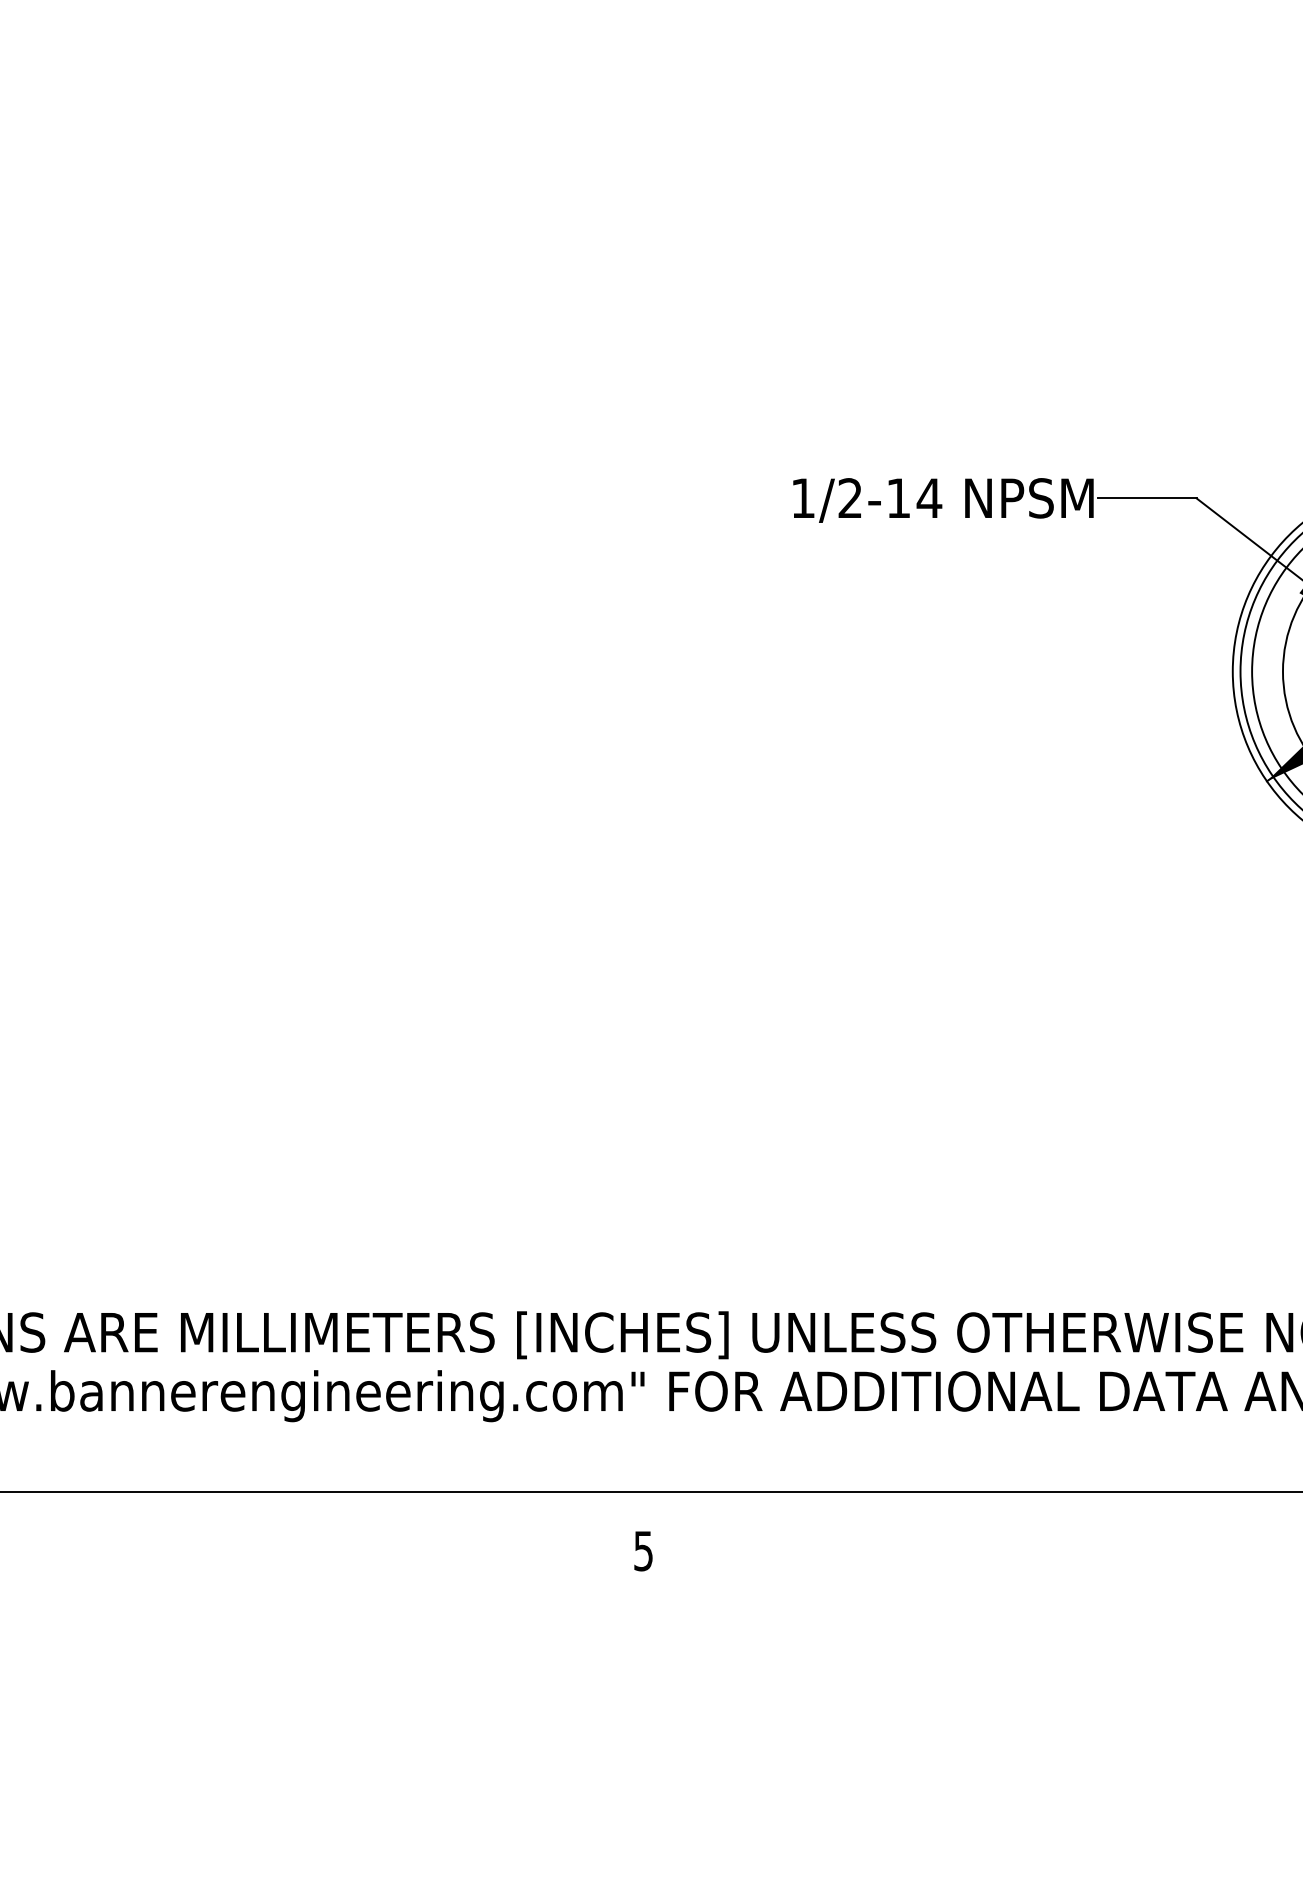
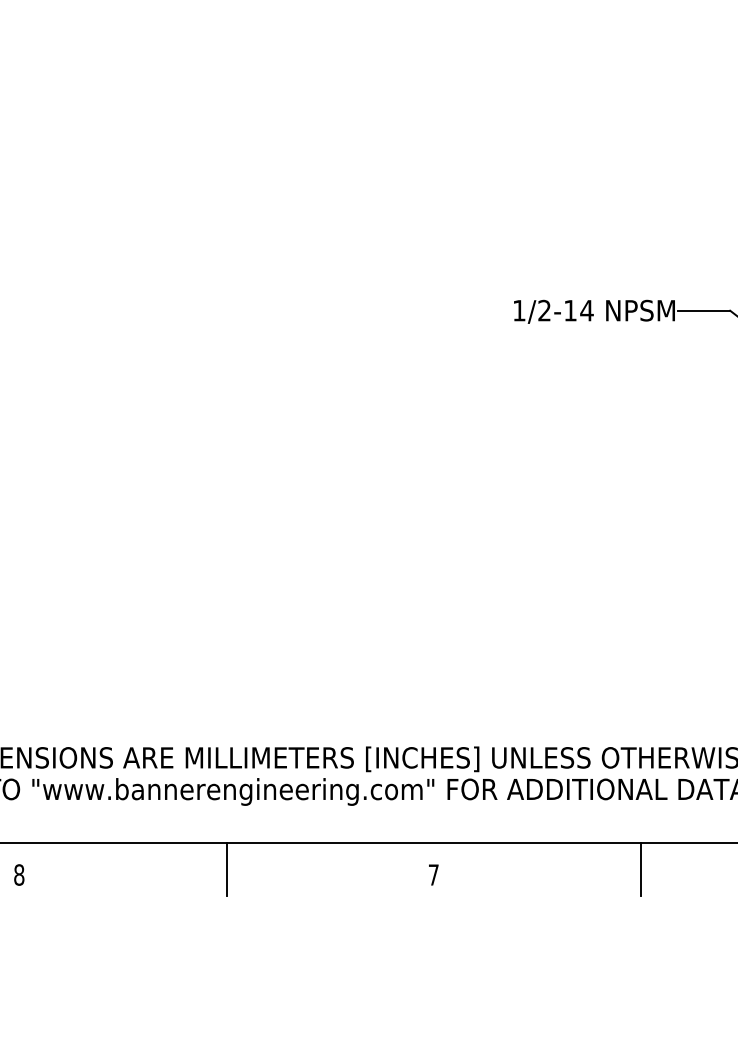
line: (256, 1540) -> (226, 869), added
line: (1031, 1540) -> (641, 869), added
text: (643, 1550) -> (433, 874), 5 -> 7

